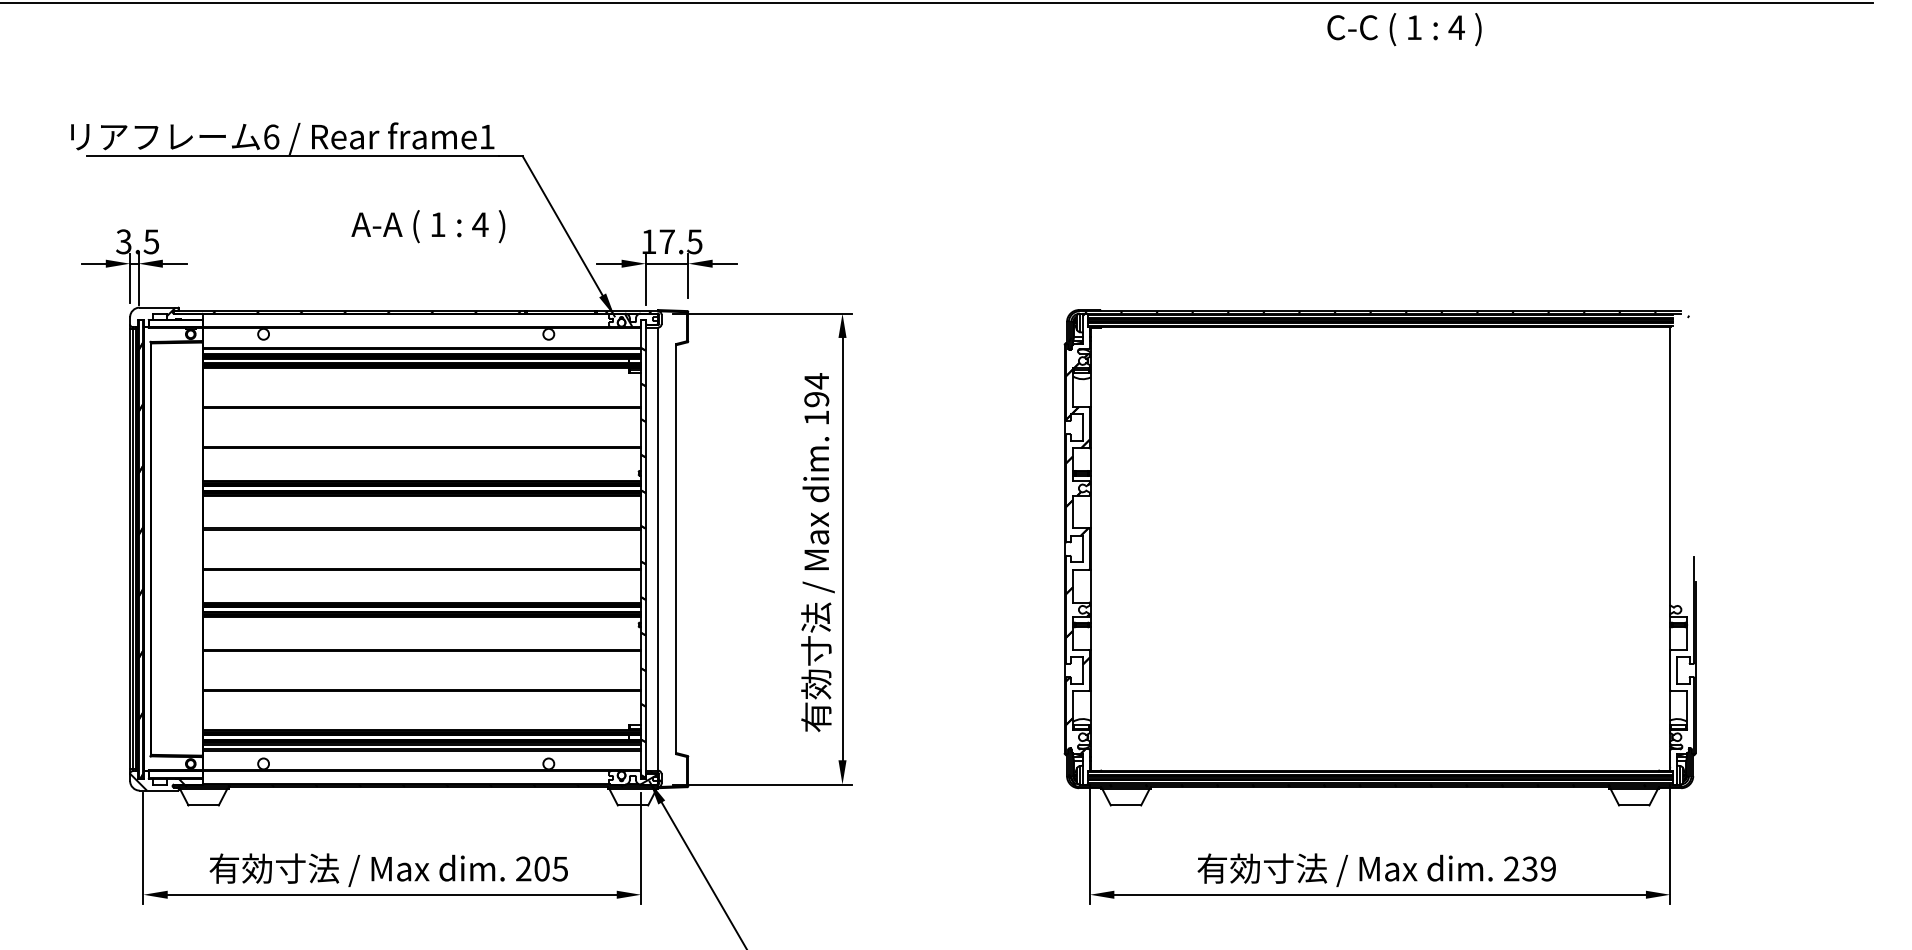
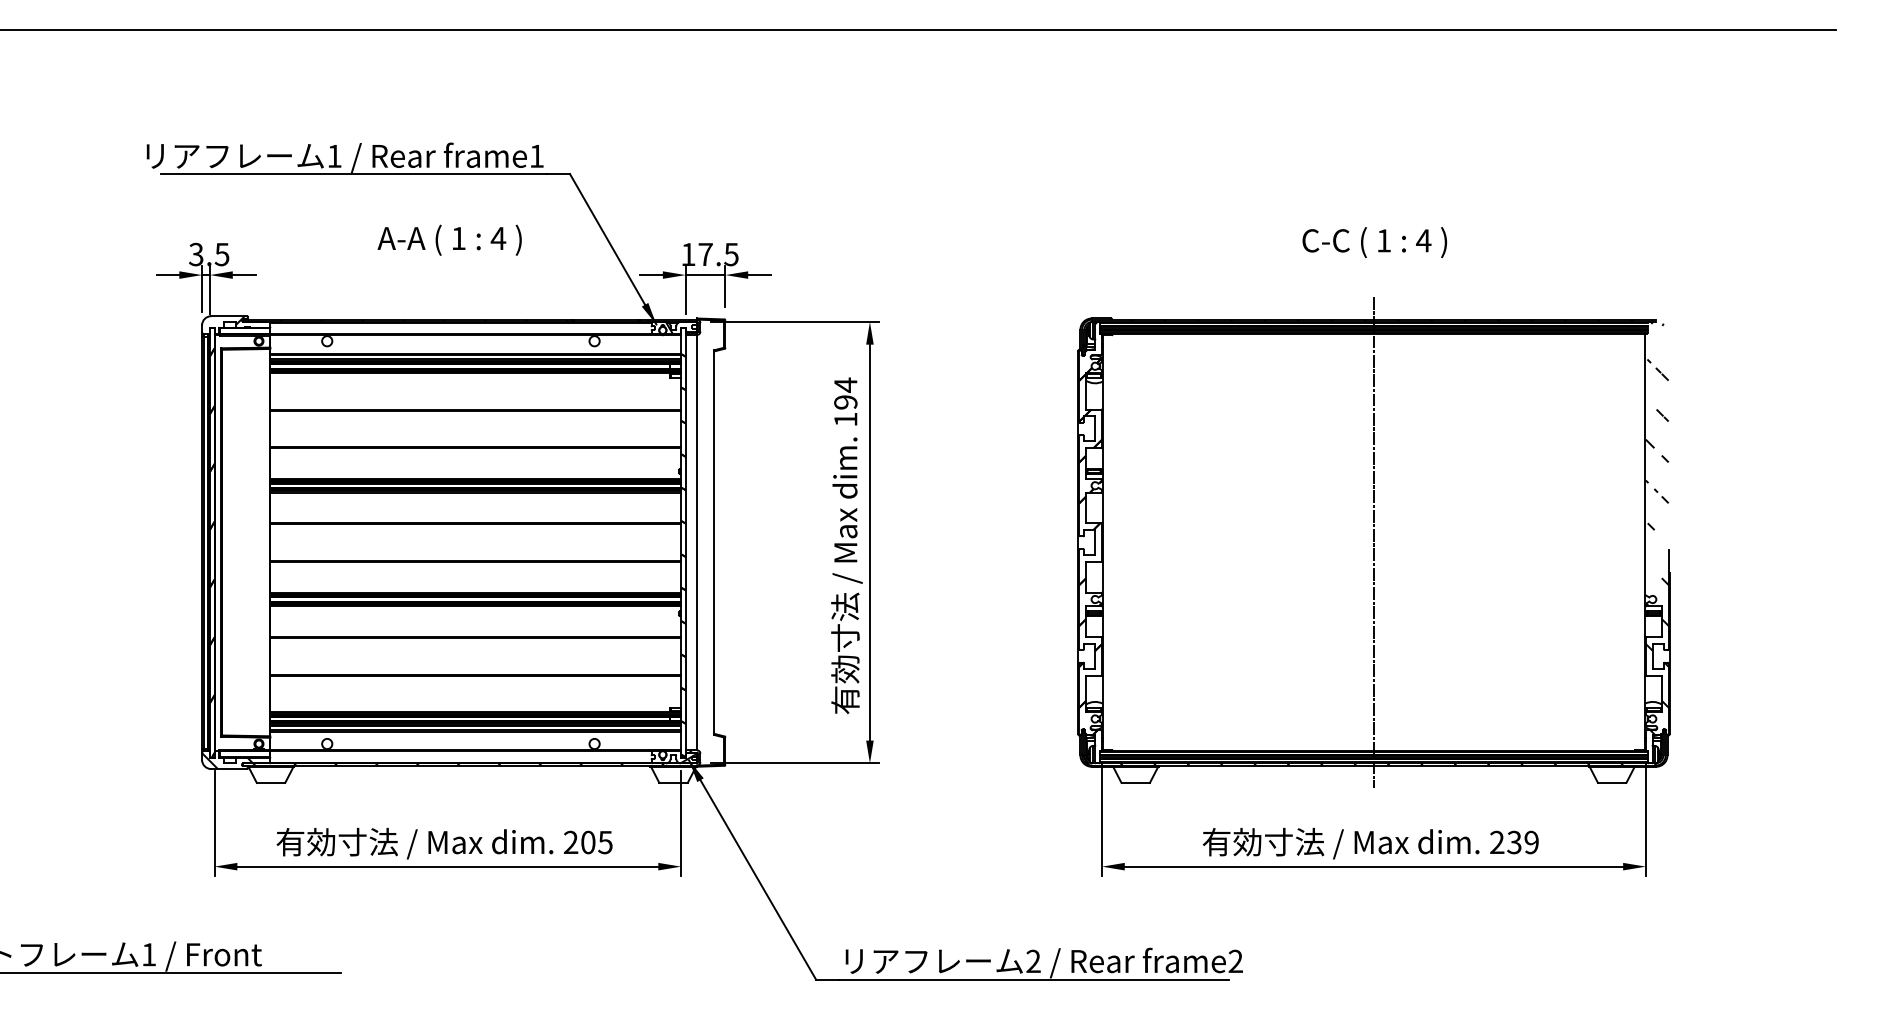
text: (1404, 29) -> (1374, 242), moved
text: (271, 136) -> (334, 155), 6 -> 1
text: (428, 225) -> (449, 239), moved
hatch: (1681, 532) -> (1656, 527), added
line: (1379, 548) -> (1373, 542), added

